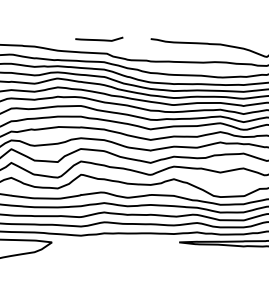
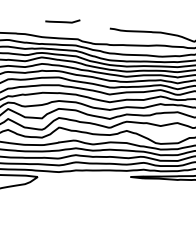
curve: (99, 39) -> (62, 21), moved

